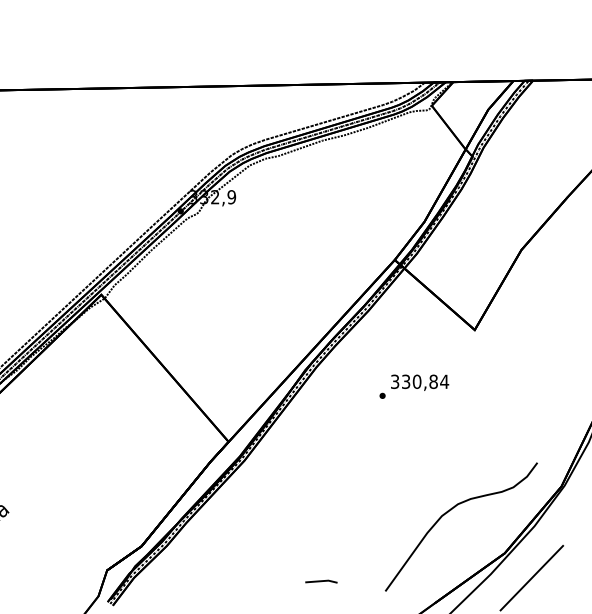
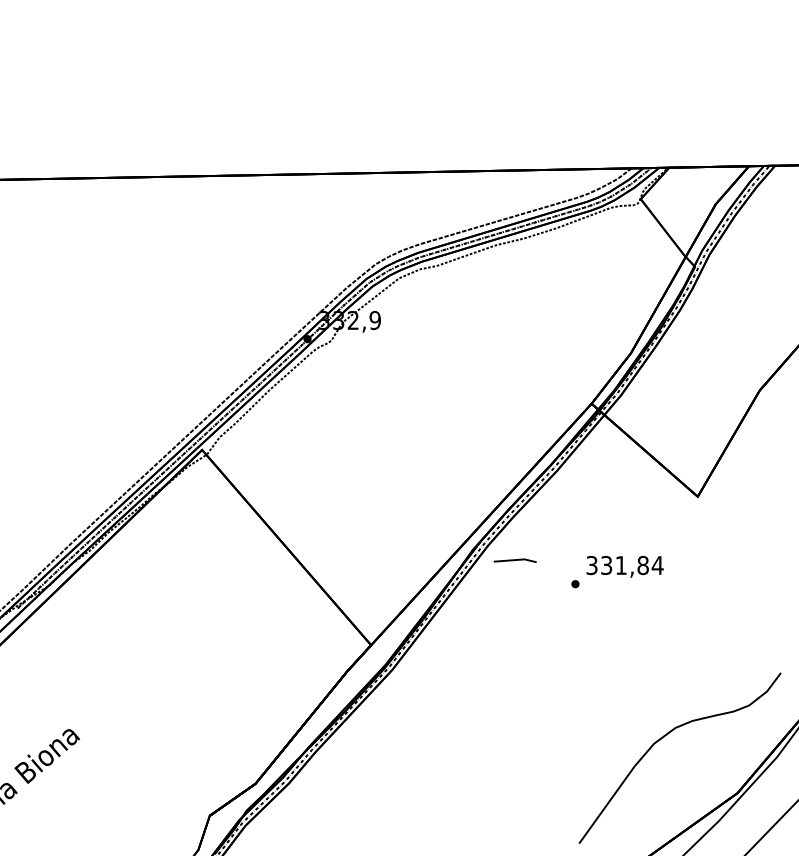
text: (417, 381) -> (621, 565), 330,84 -> 331,84
line: (320, 581) -> (514, 560), moved

